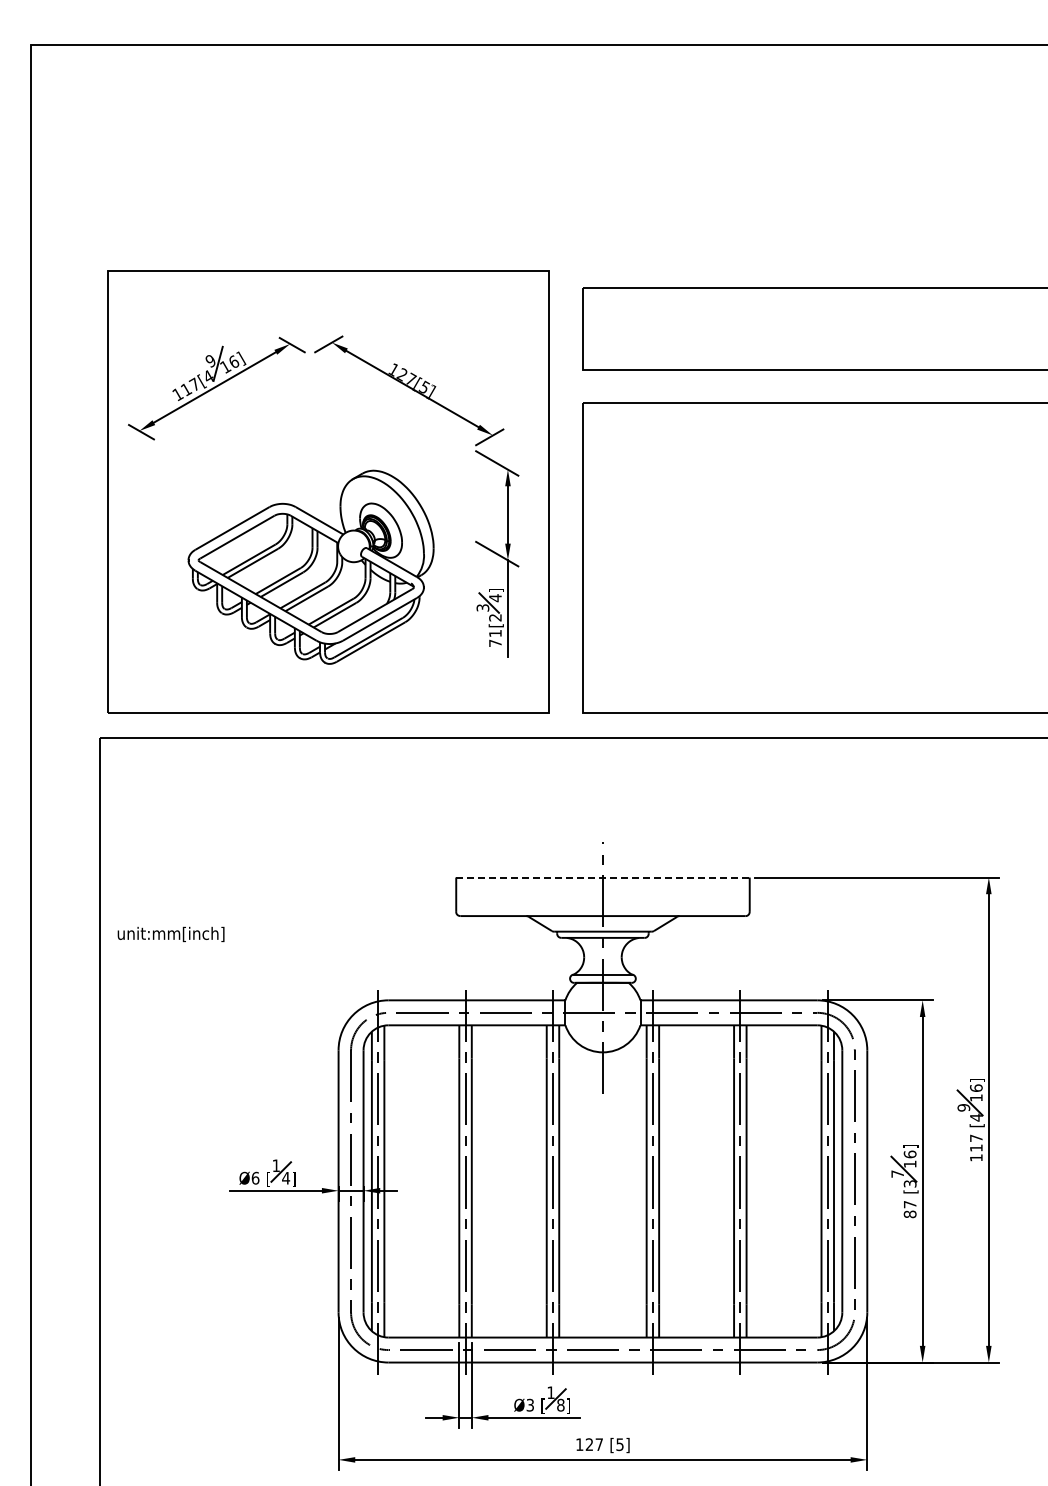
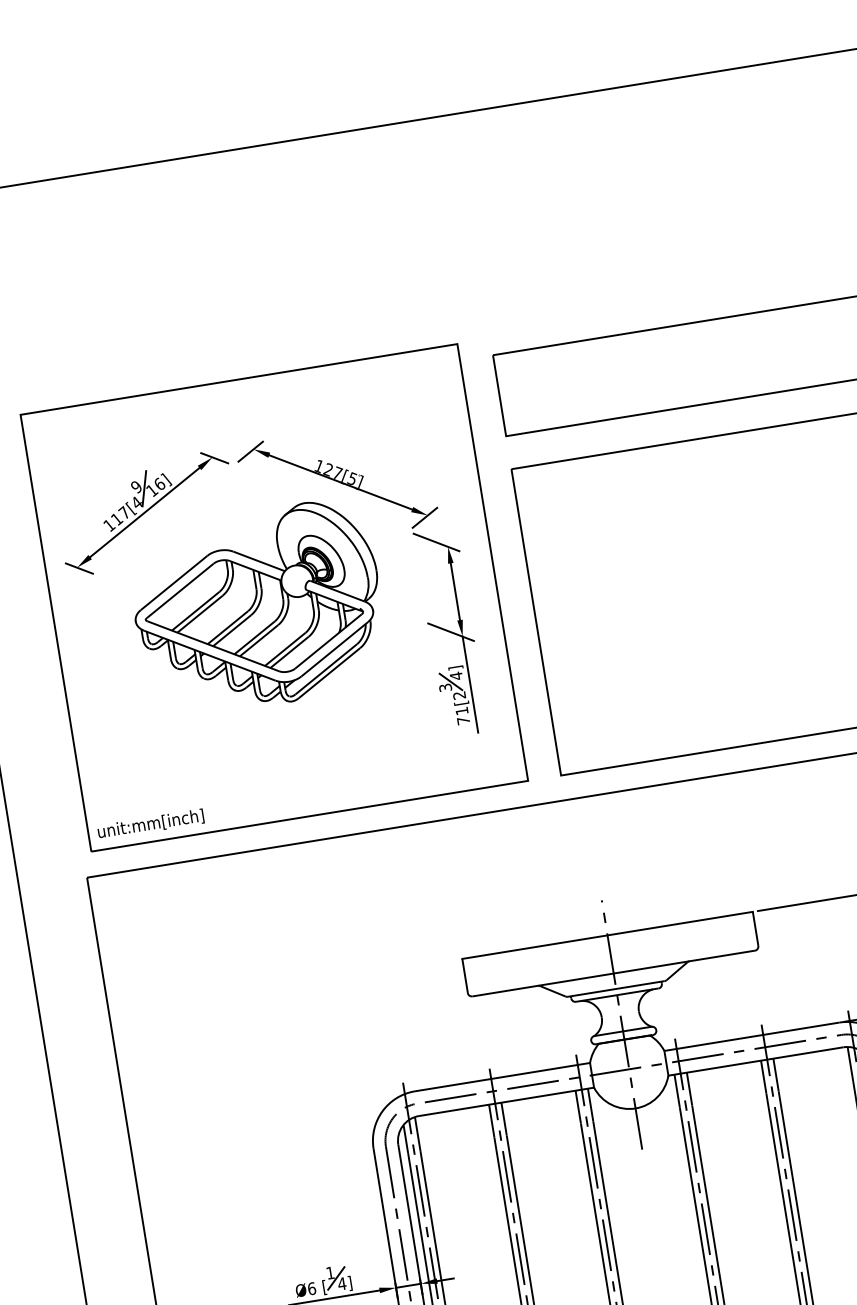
part: (310, 566) -> (257, 608), moved
line: (602, 877) -> (607, 935), dashed -> solid
text: (170, 934) -> (150, 824), moved

